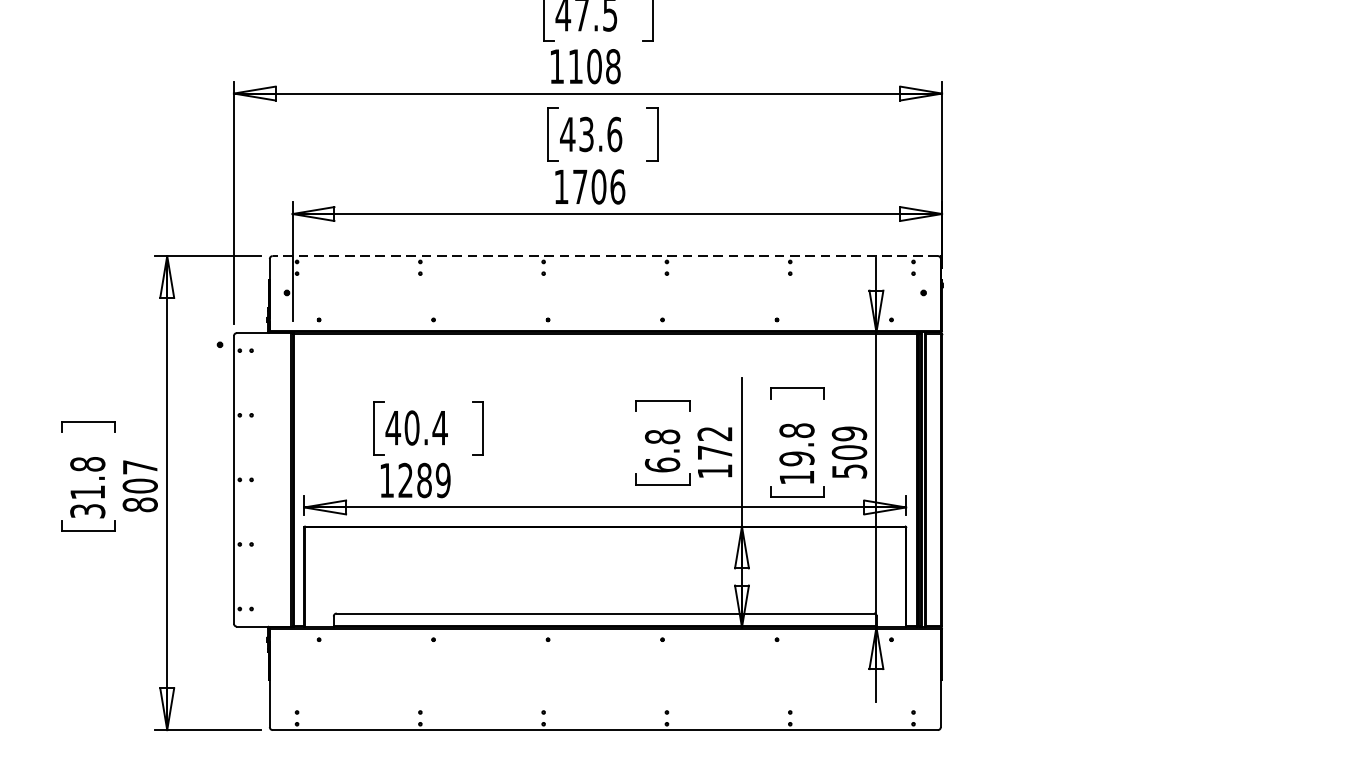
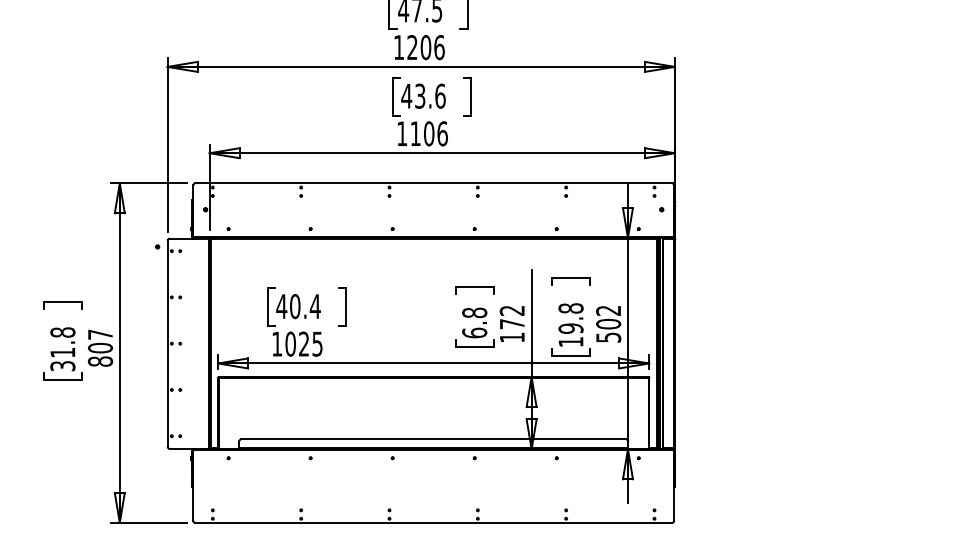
text: (593, 66) -> (425, 47), 1108 -> 1206
text: (579, 186) -> (415, 133), 1706 -> 1106
line: (605, 256) -> (433, 183), dashed -> solid
text: (849, 433) -> (608, 310), 509 -> 502
text: (423, 479) -> (303, 343), 1289 -> 1025

